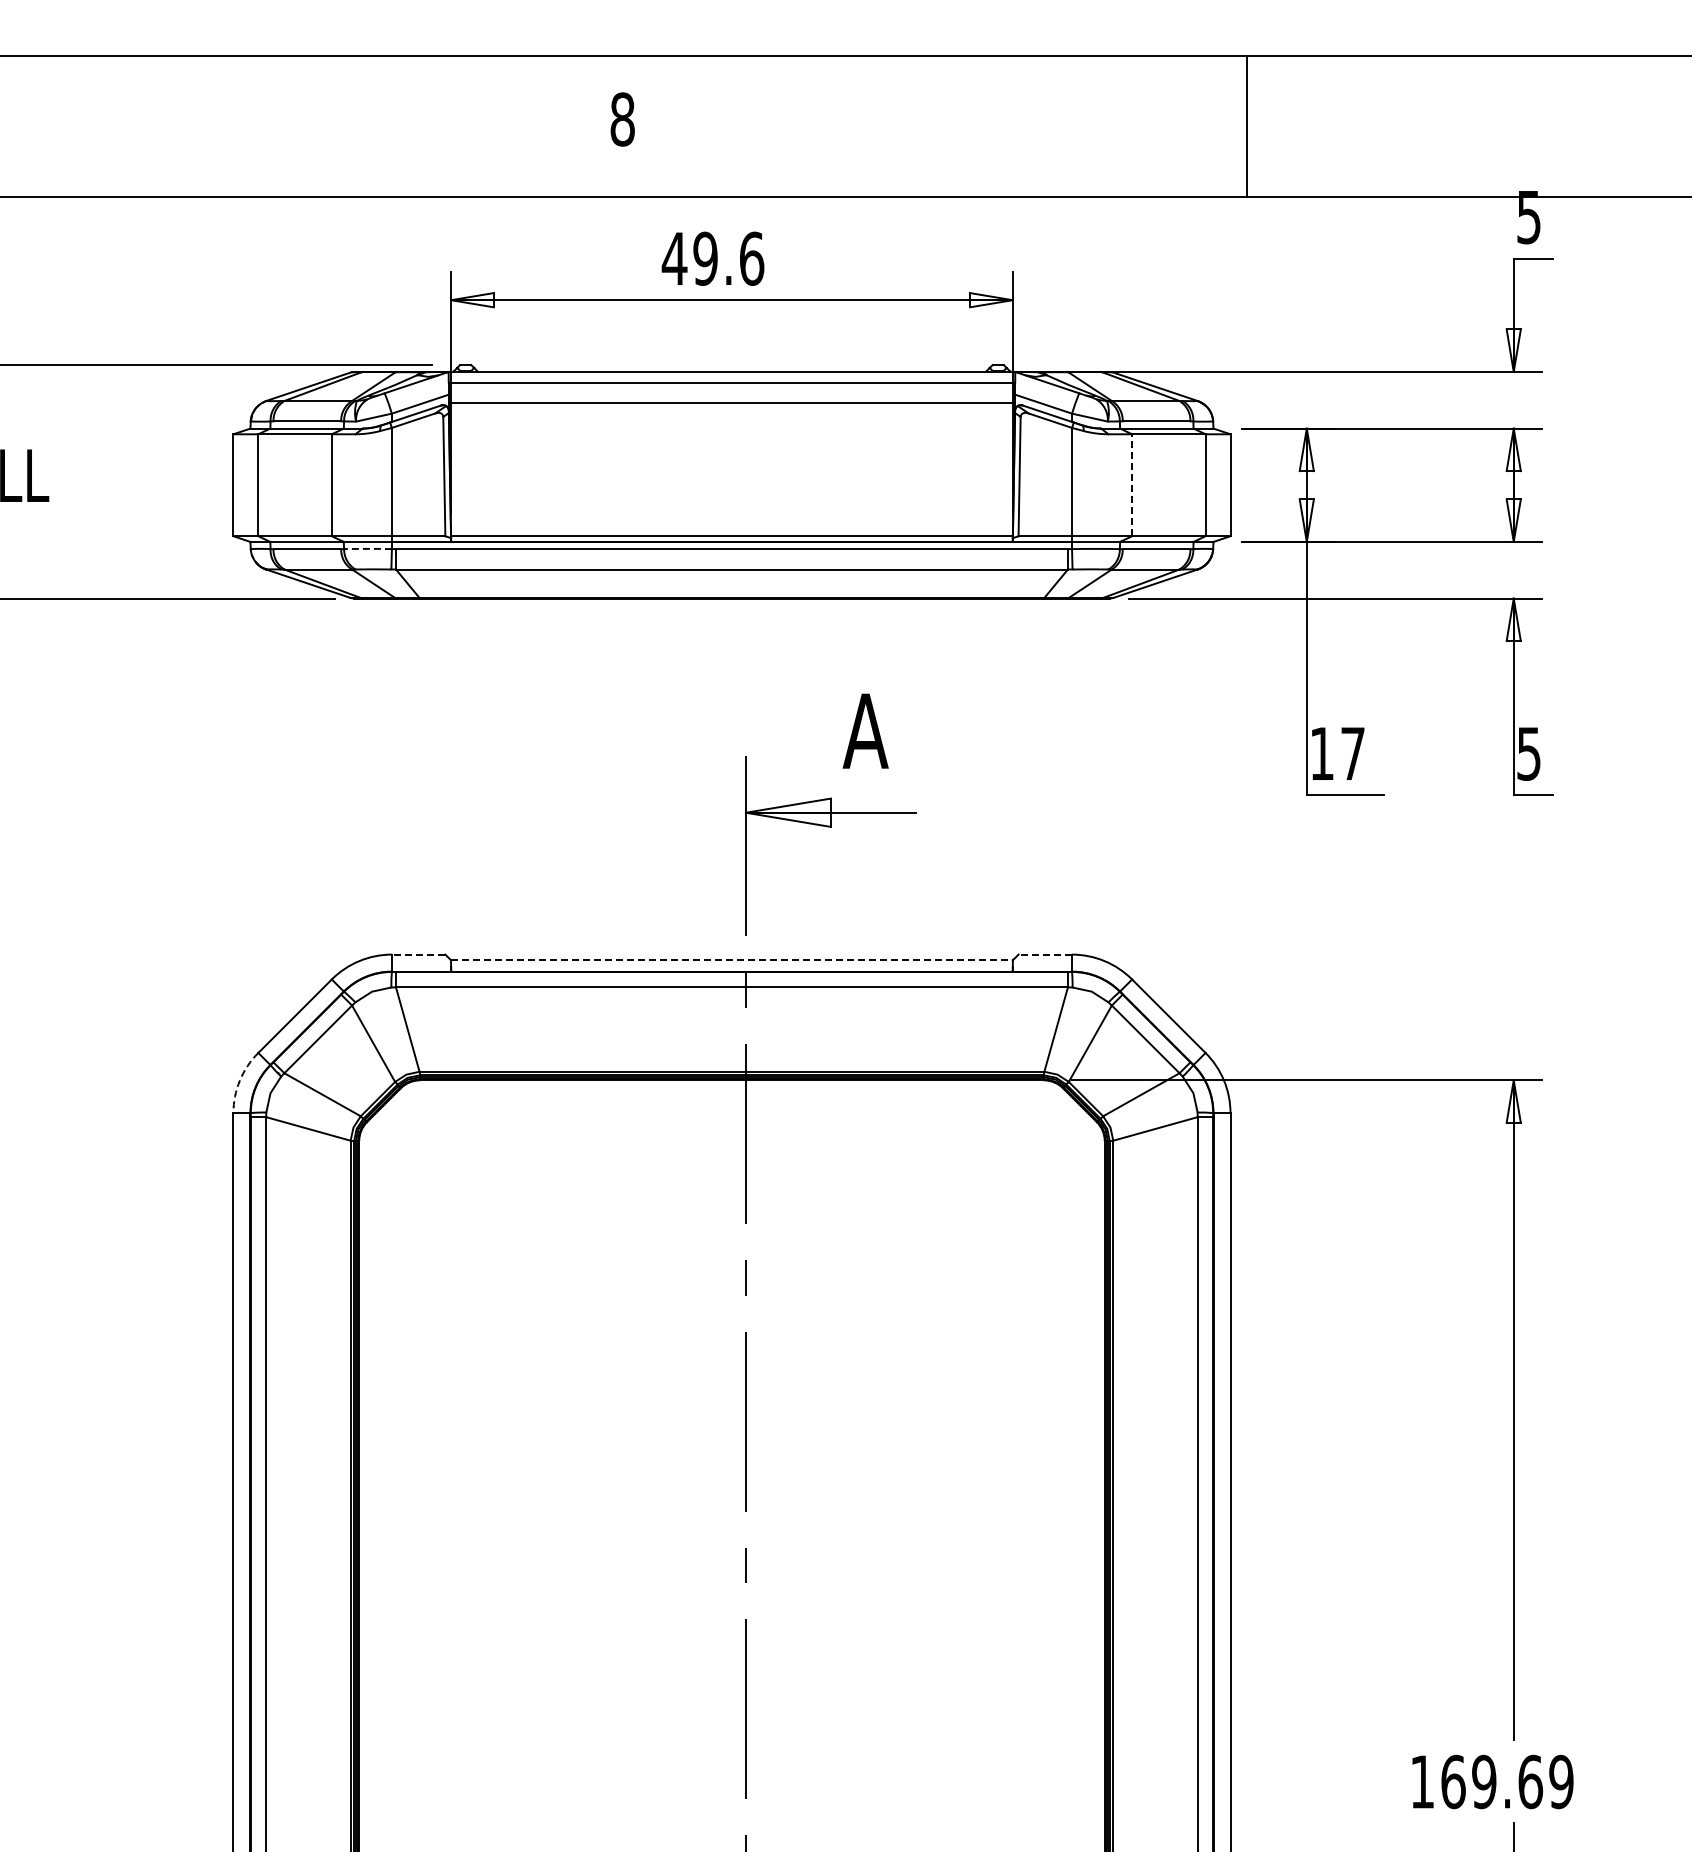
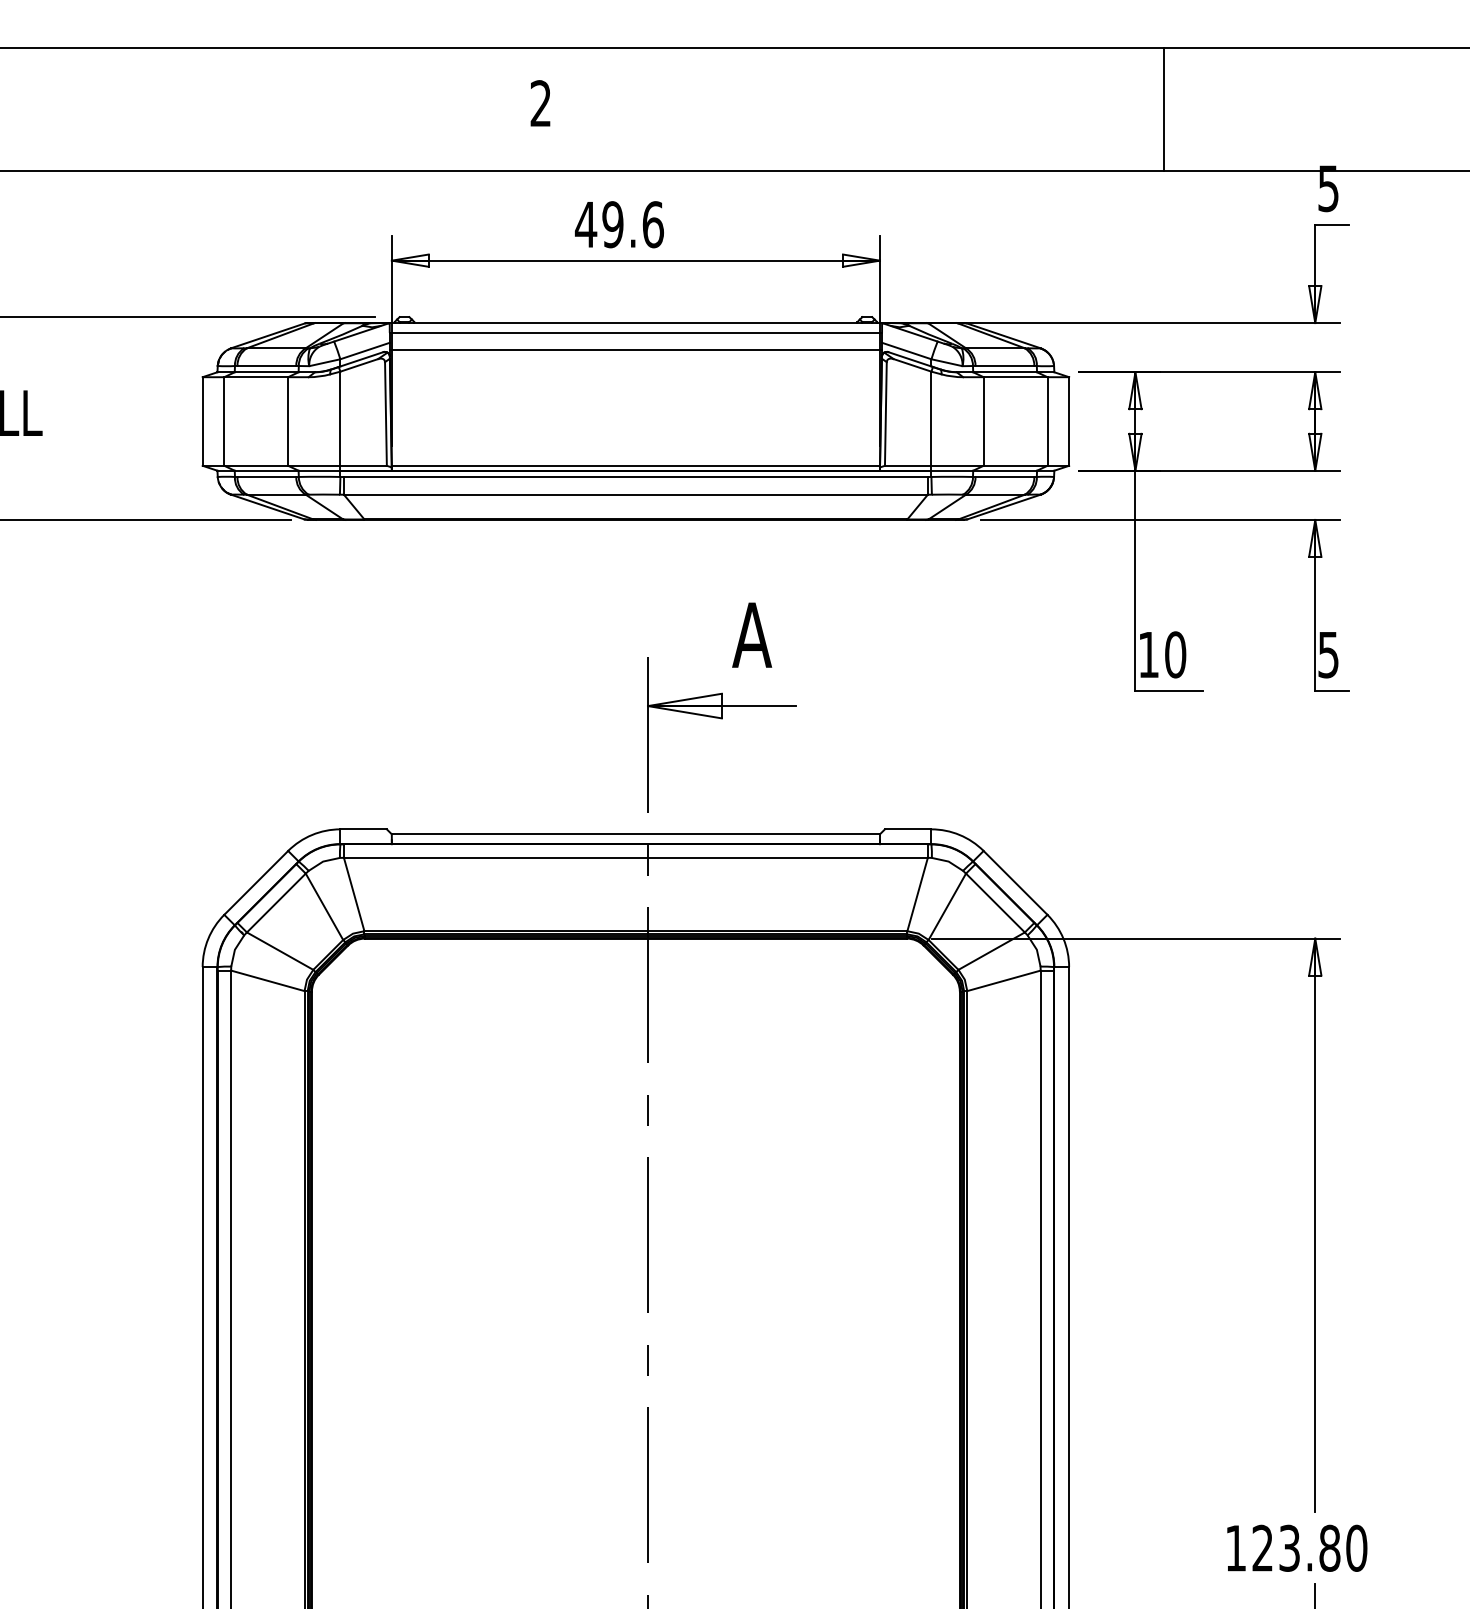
text: (622, 119) -> (540, 103), 8 -> 2
line: (1247, 126) -> (1163, 109), moved
line: (1132, 485) -> (983, 421), dashed -> solid
arc: (368, 548) -> (320, 476), dashed -> solid
text: (1353, 753) -> (1176, 654), 17 -> 10
line: (418, 954) -> (363, 829), dashed -> solid
line: (1045, 954) -> (908, 829), dashed -> solid
line: (731, 960) -> (635, 834), dashed -> solid
arc: (239, 1080) -> (207, 938), dashed -> solid
text: (1507, 1781) -> (1309, 1547), 169.69 -> 123.80

